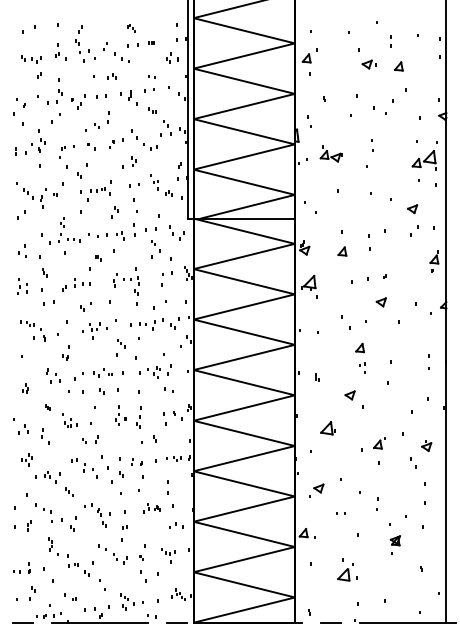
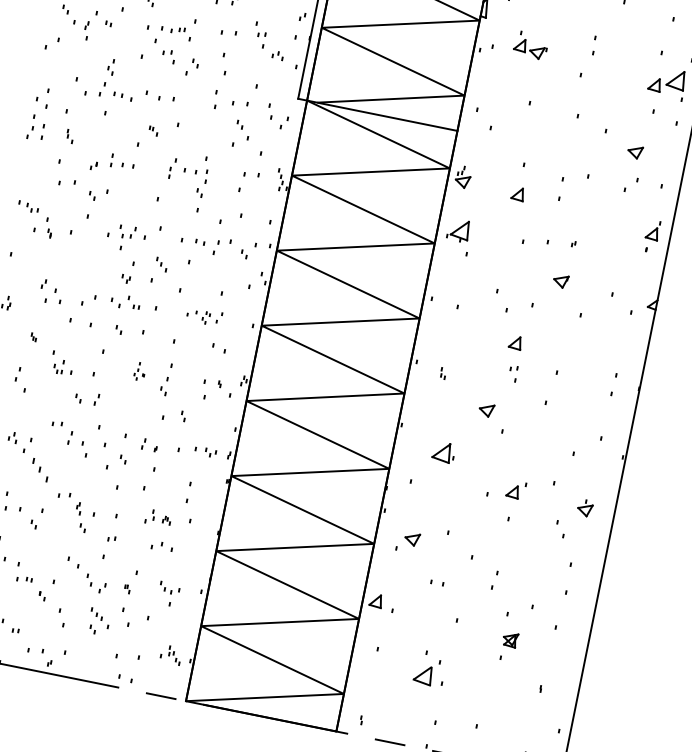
part: (120, 235) -> (168, 55), moved
part: (22, 286) -> (36, 127), moved
part: (85, 306) -> (97, 194), moved
part: (65, 352) -> (126, 271), moved
part: (155, 371) -> (204, 316), size x0.7
part: (120, 415) -> (139, 371), size x0.6
part: (69, 491) -> (40, 468), size x1.6
part: (176, 525) -> (162, 546), moved
part: (127, 601) -> (99, 621), moved

